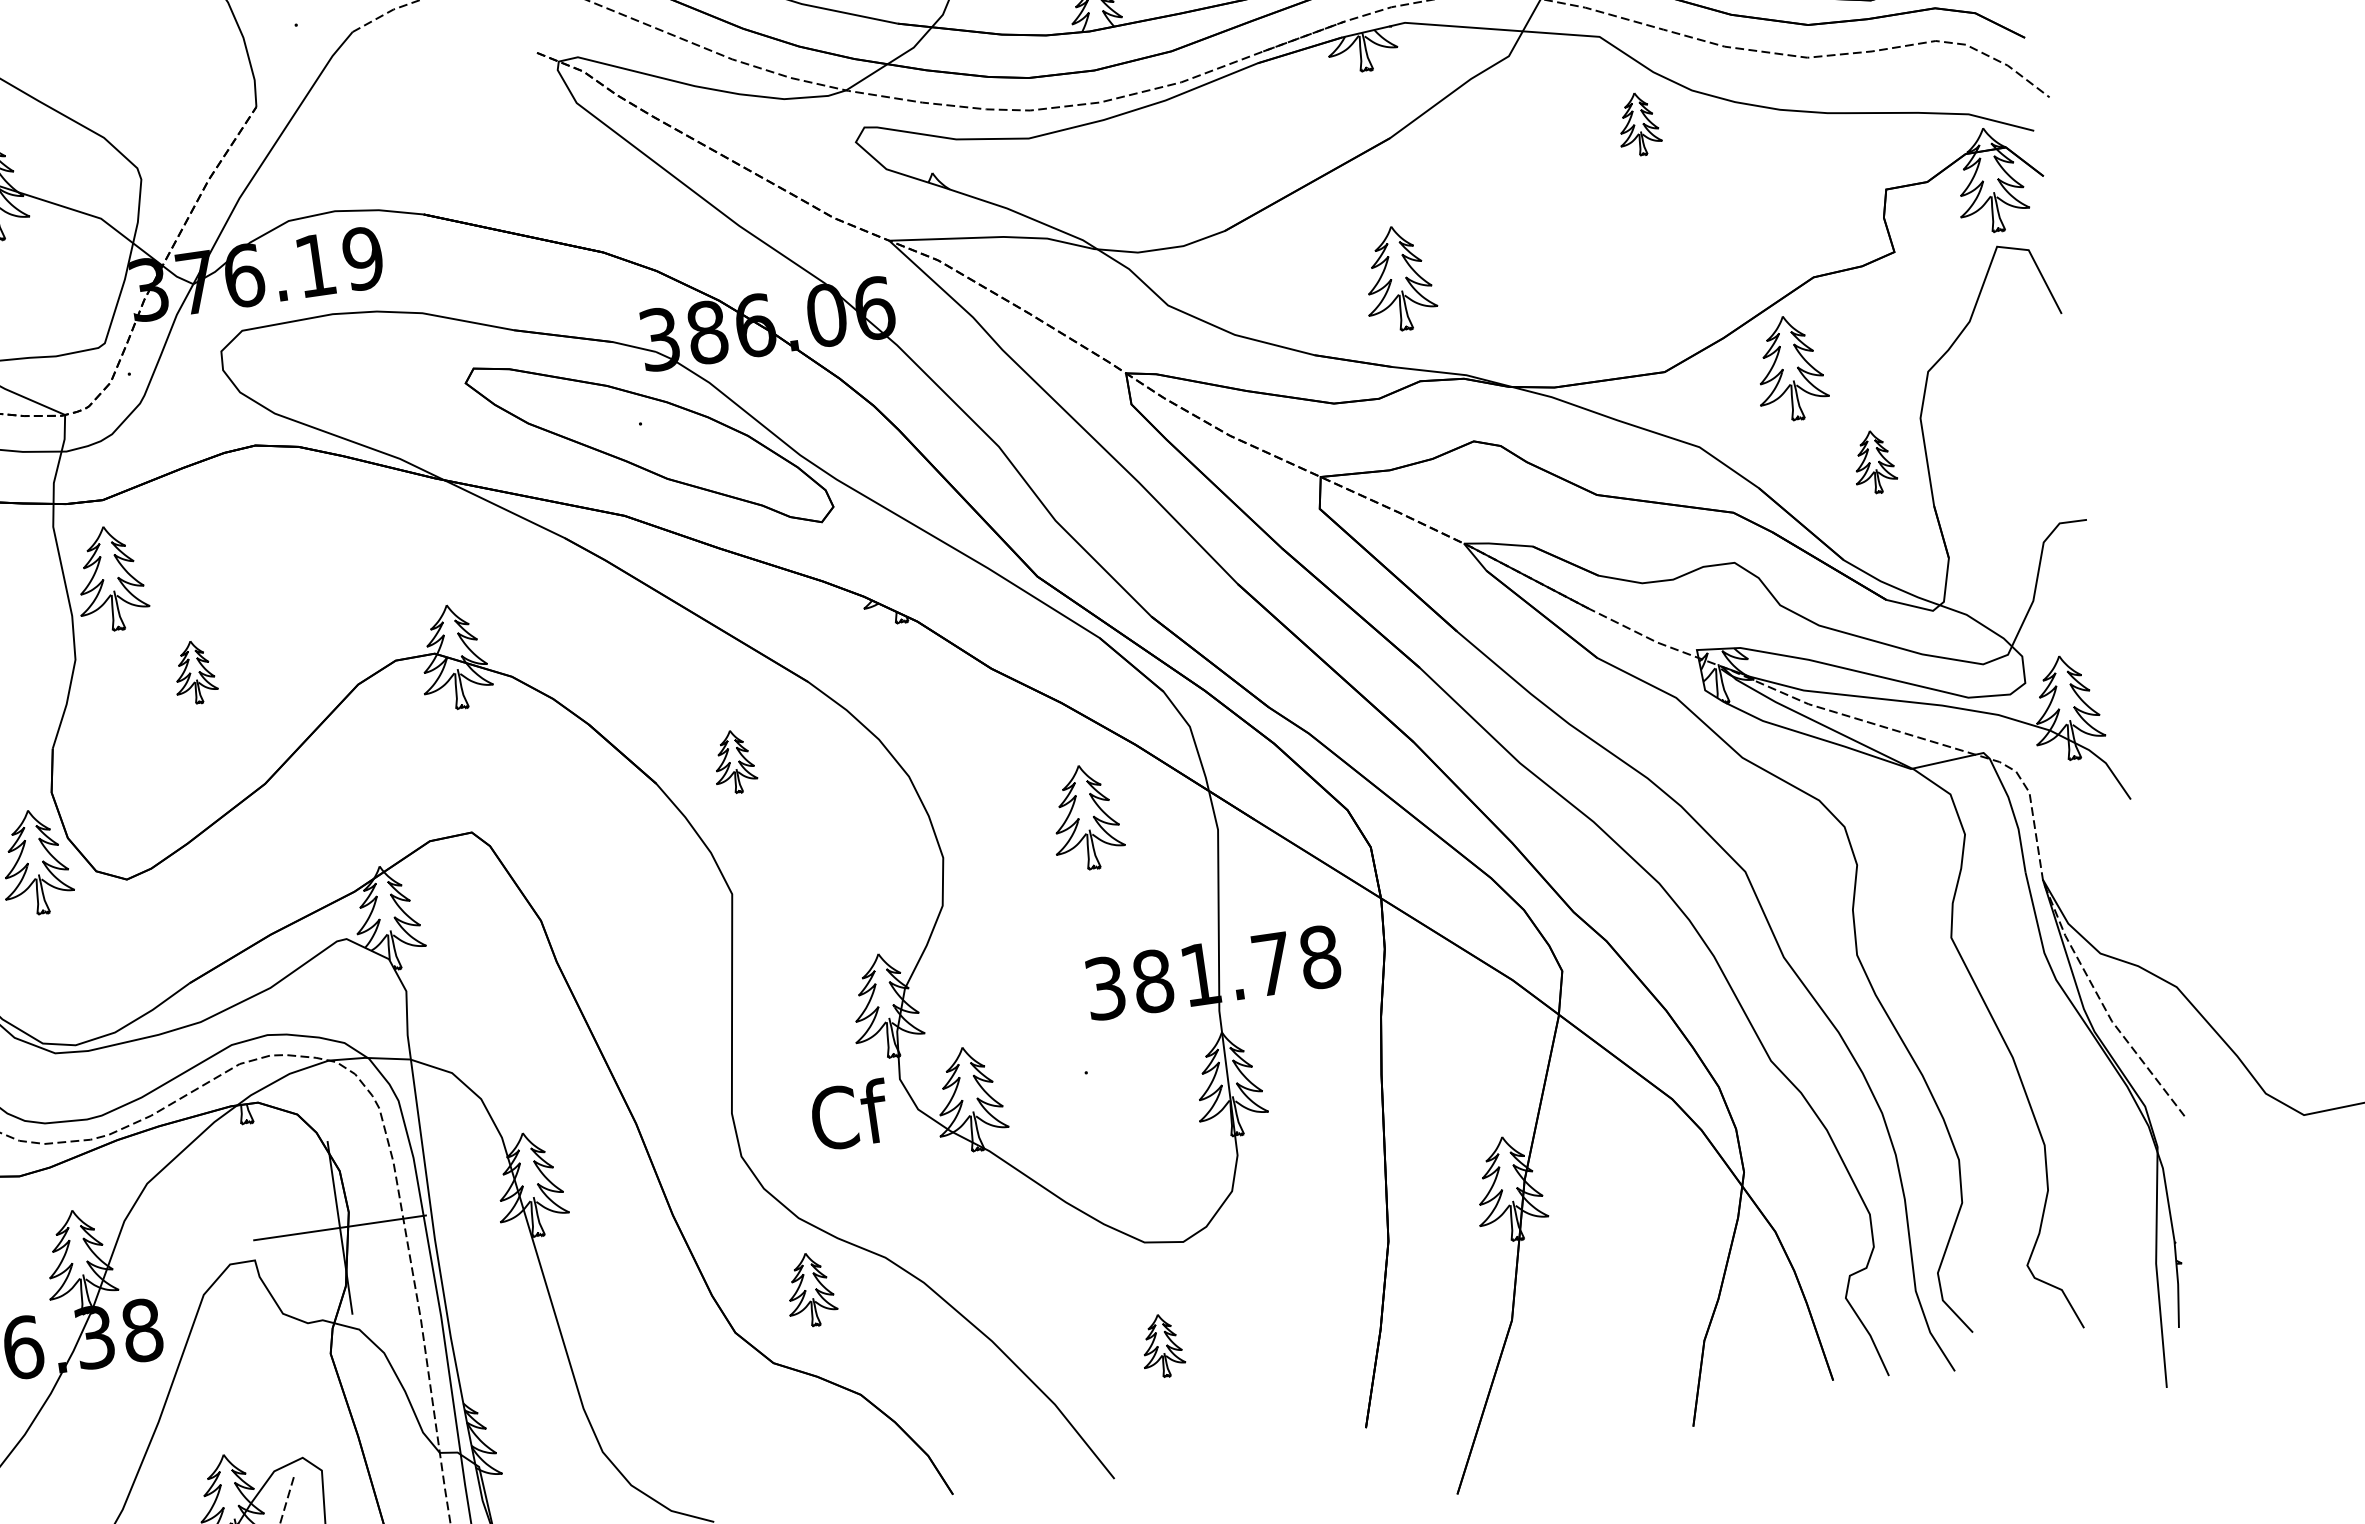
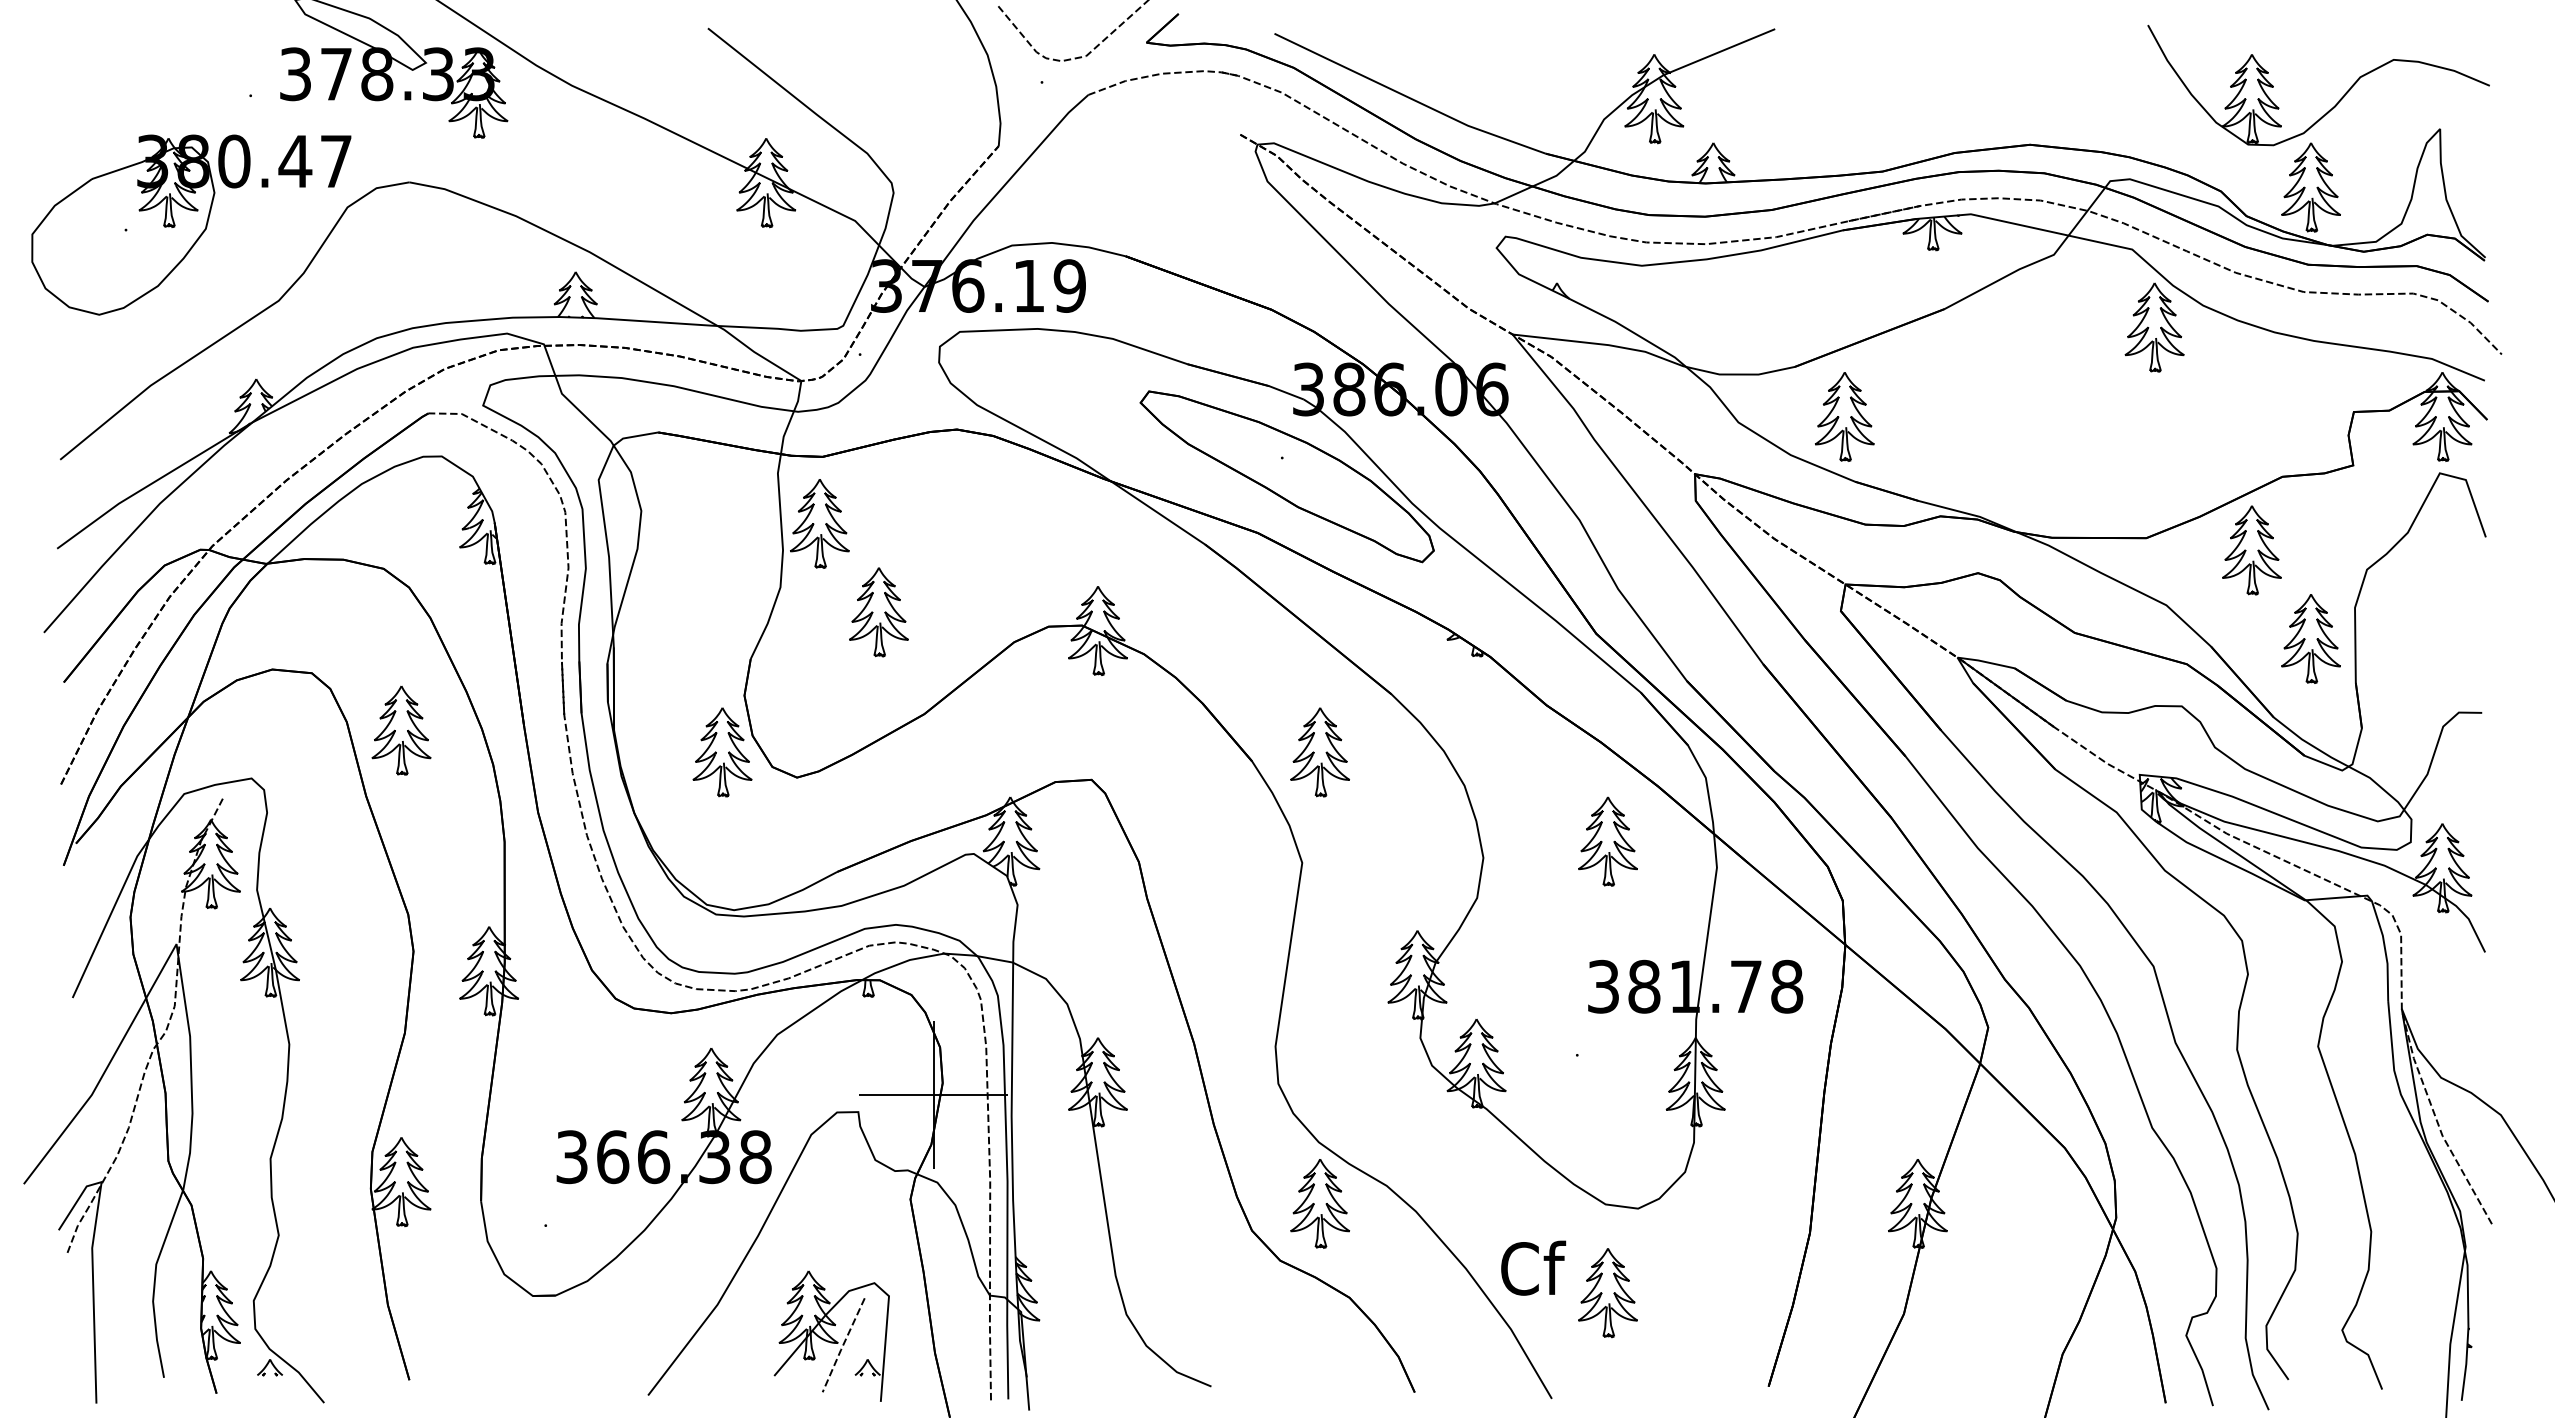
part: (1638, 124) -> (2154, 327), size x1.67
part: (1398, 278) -> (1844, 416), moved
part: (1873, 461) -> (2310, 638), size x1.67
part: (194, 672) -> (878, 612), size x1.67
part: (733, 762) -> (1319, 752), size x1.67
text: (850, 1114) -> (1533, 1267), moved
part: (810, 1289) -> (1320, 1203), size x1.43
part: (1161, 1346) -> (1607, 1293), size x1.67

